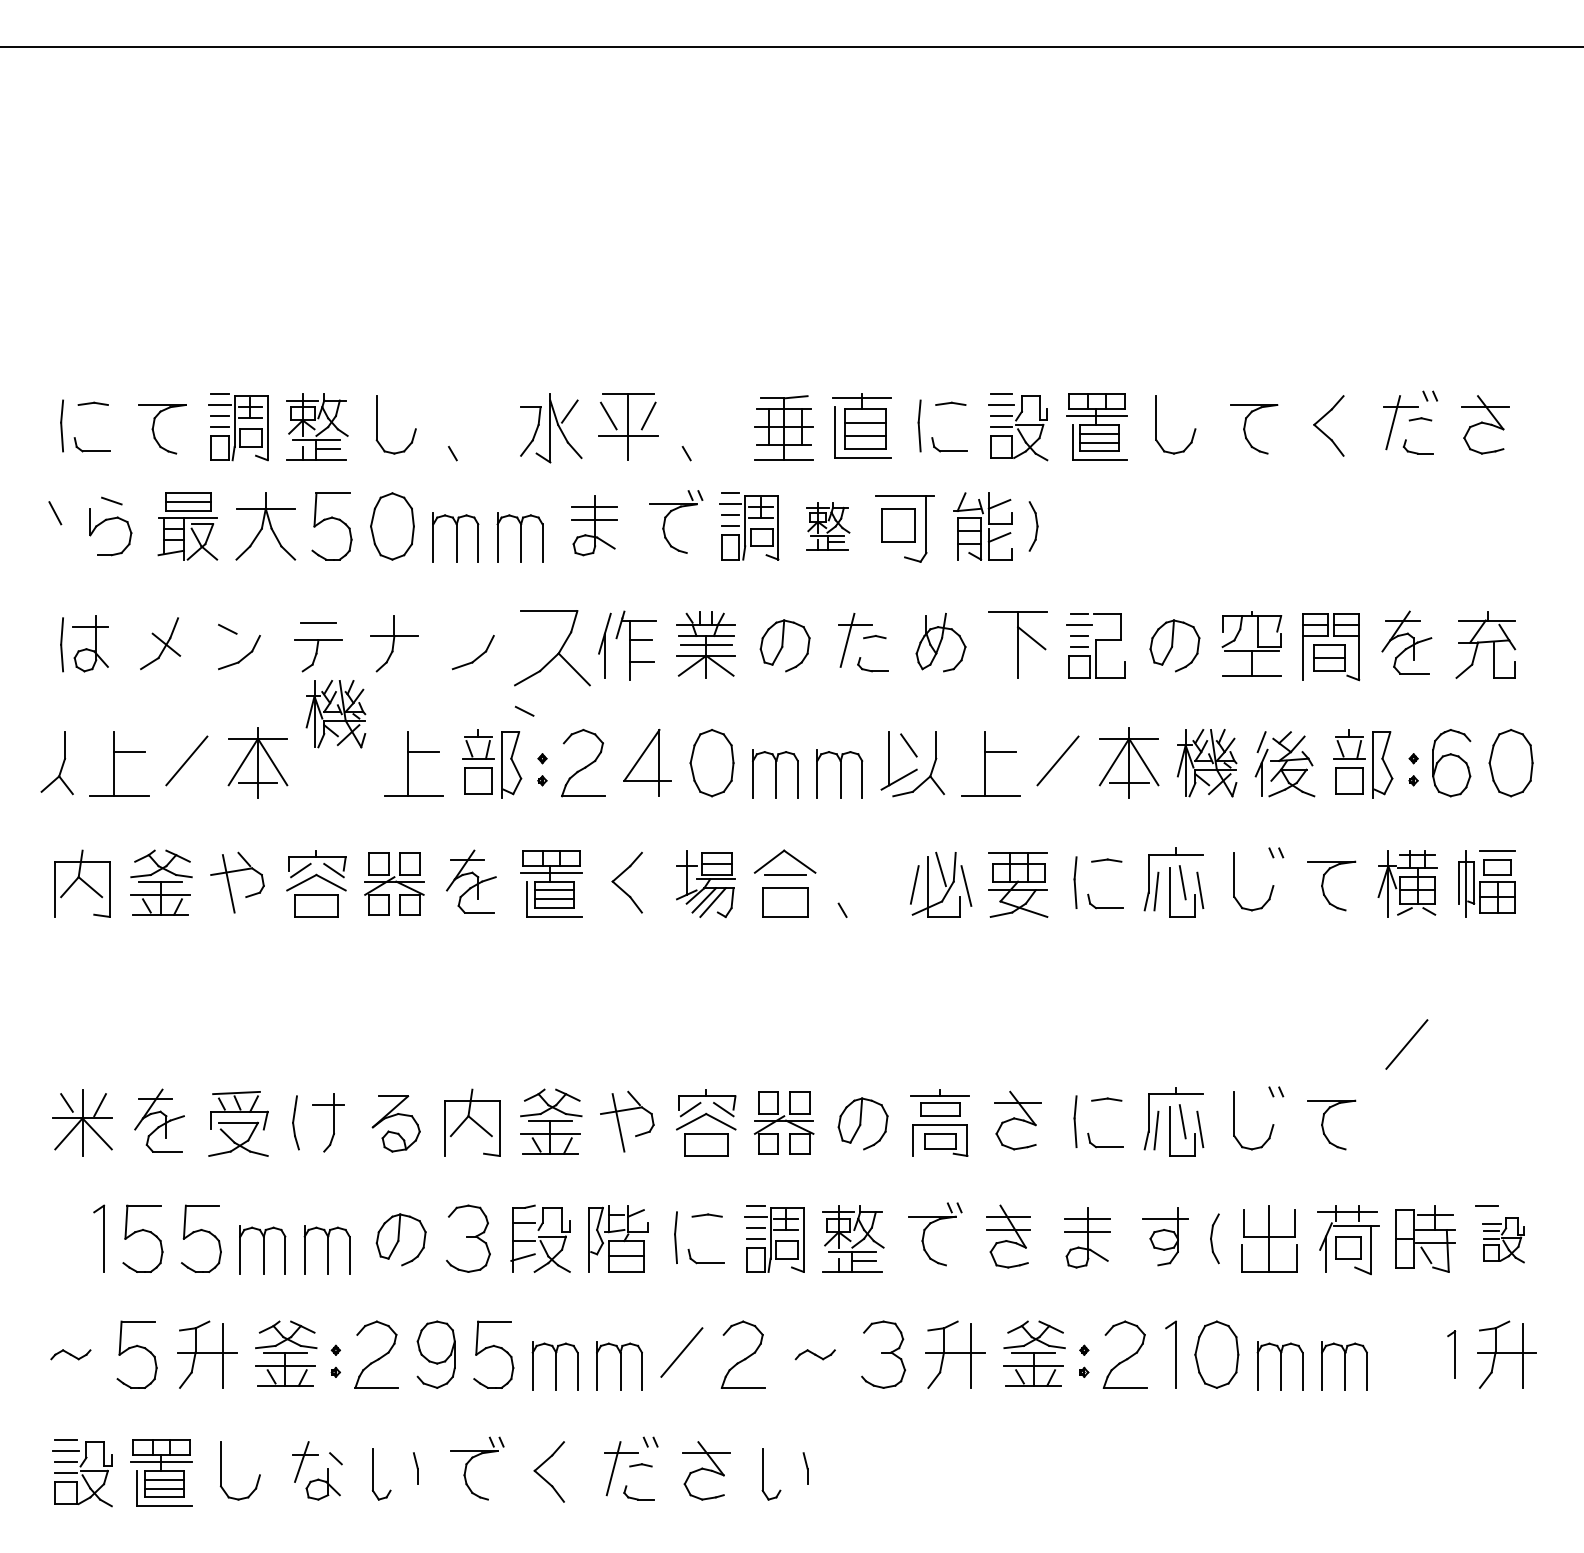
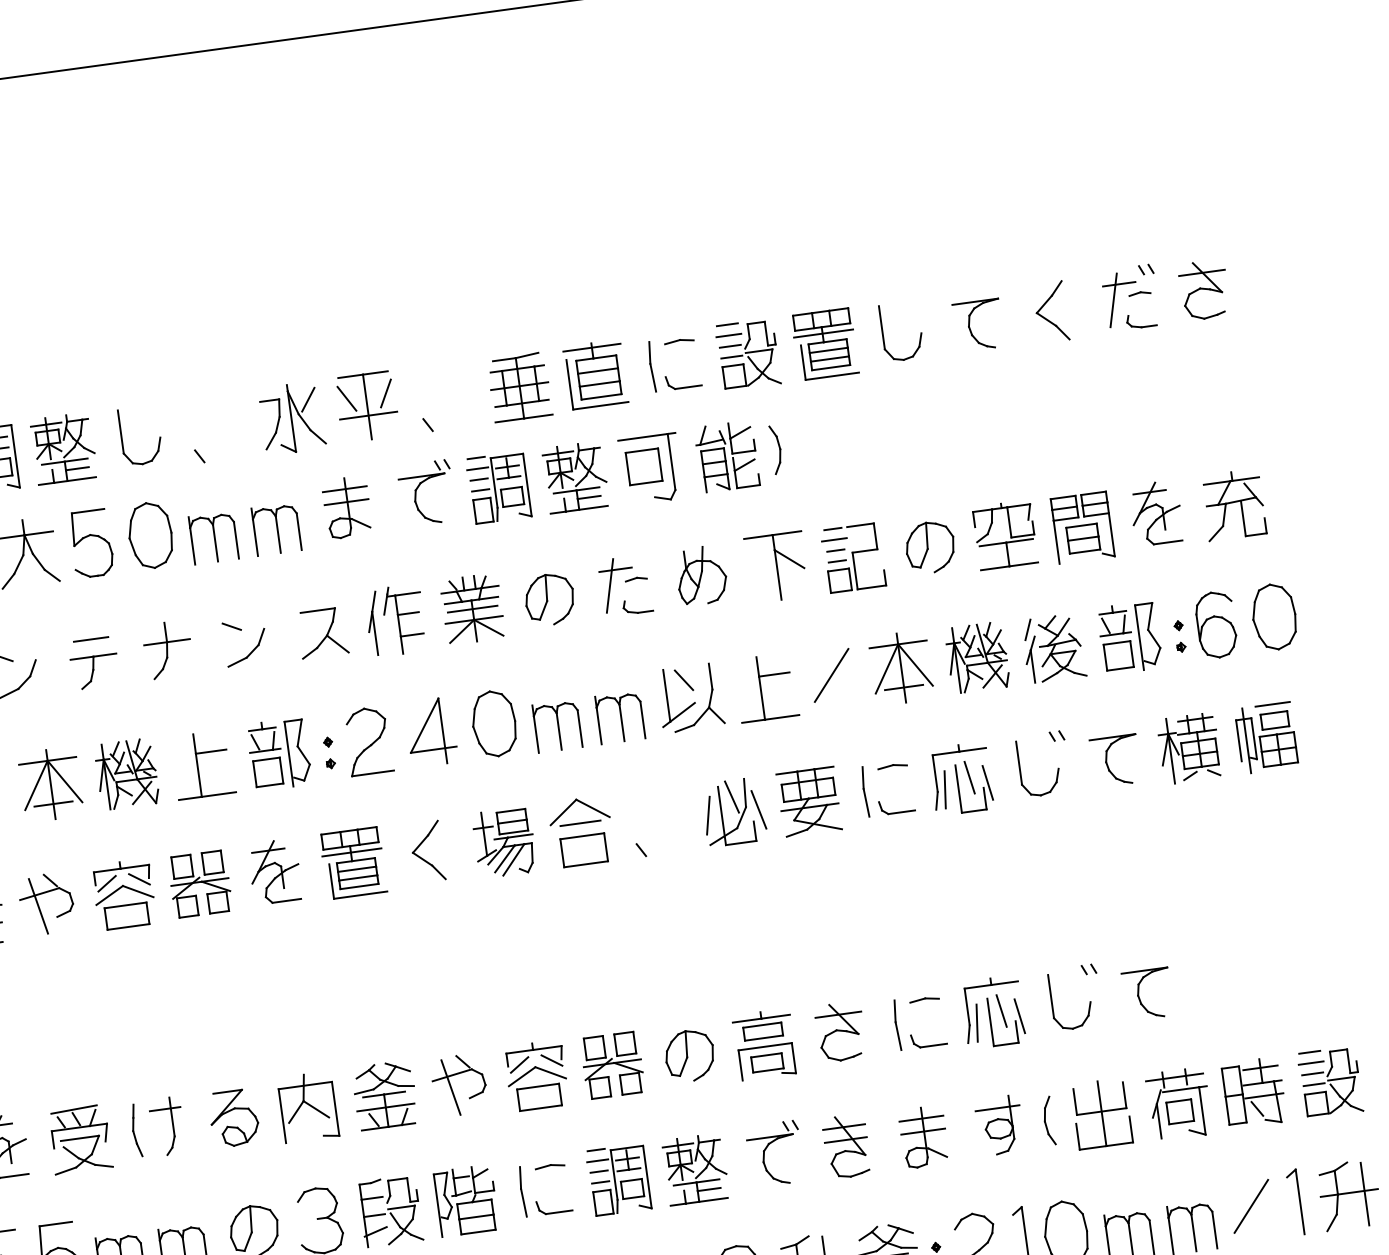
part: (828, 526) -> (576, 477), size x1.43
part: (551, 647) -> (321, 632), size x0.62
line: (524, 710) -> (231, 625), moved
part: (335, 714) -> (126, 774), moved
line: (1406, 1044) -> (1250, 1206), moved
part: (1503, 1239) -> (1330, 1083), size x1.43
part: (1451, 1354) -> (1295, 1202), size x1.43

